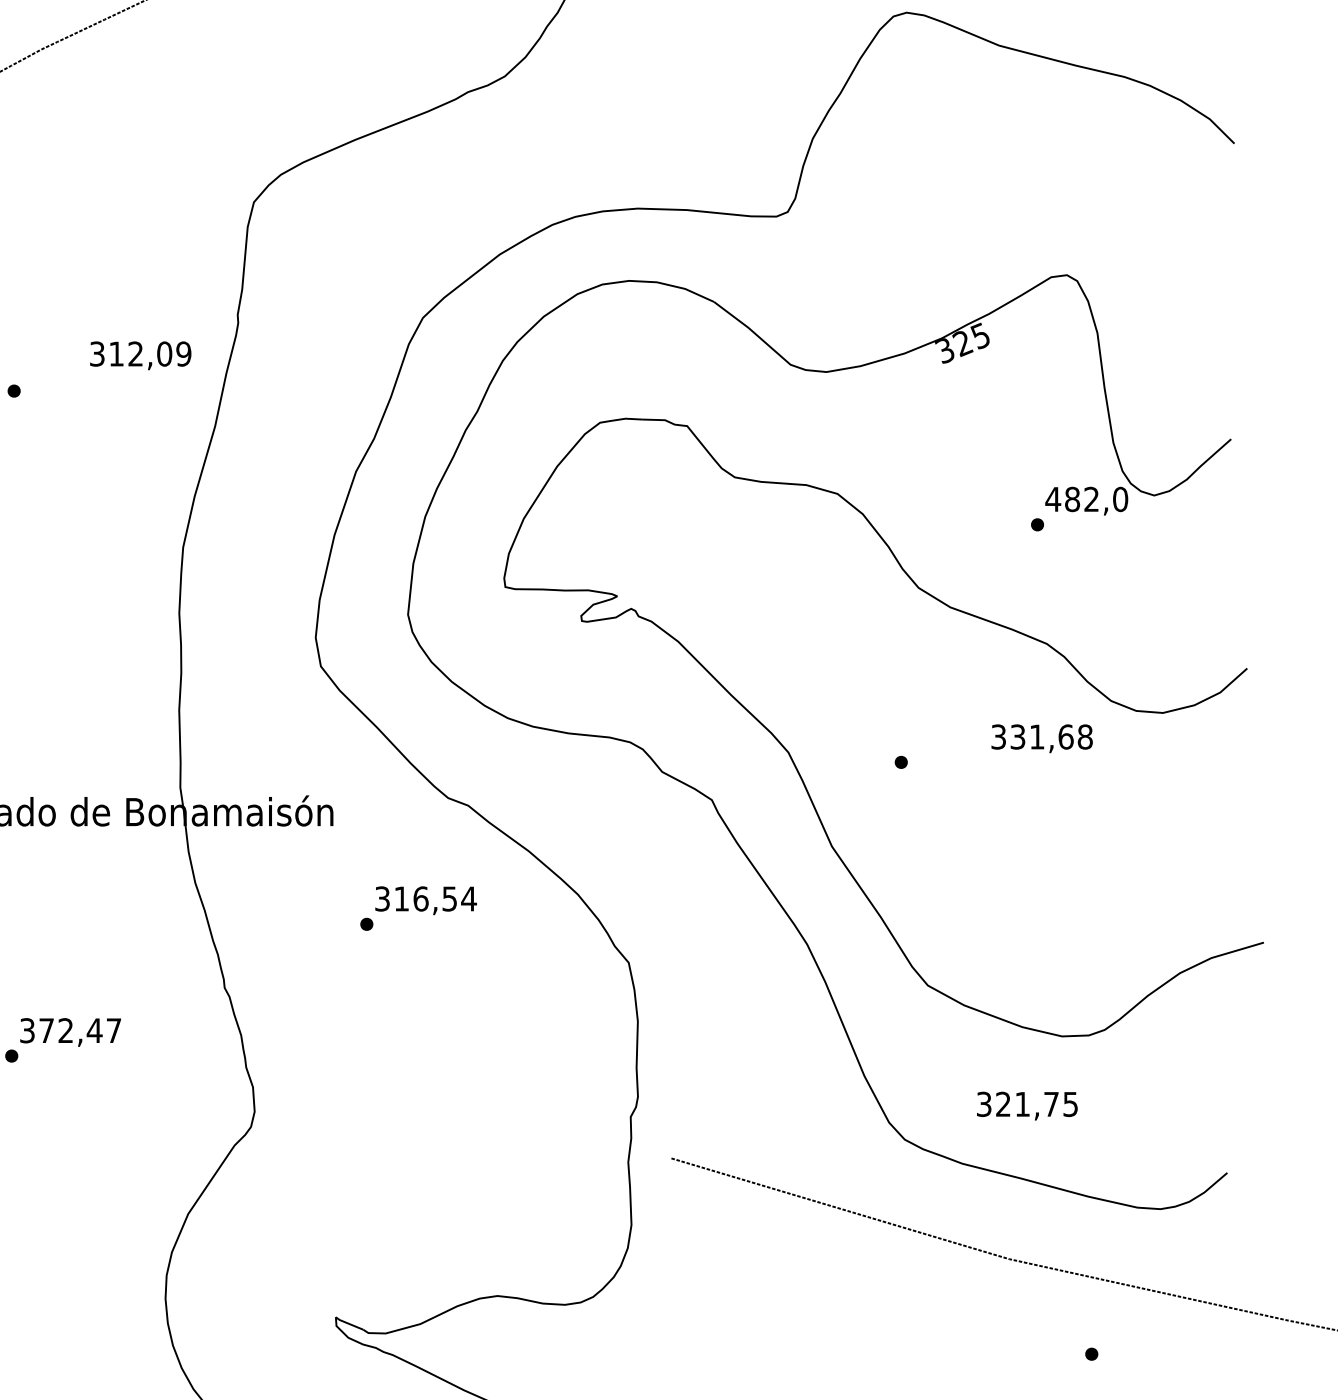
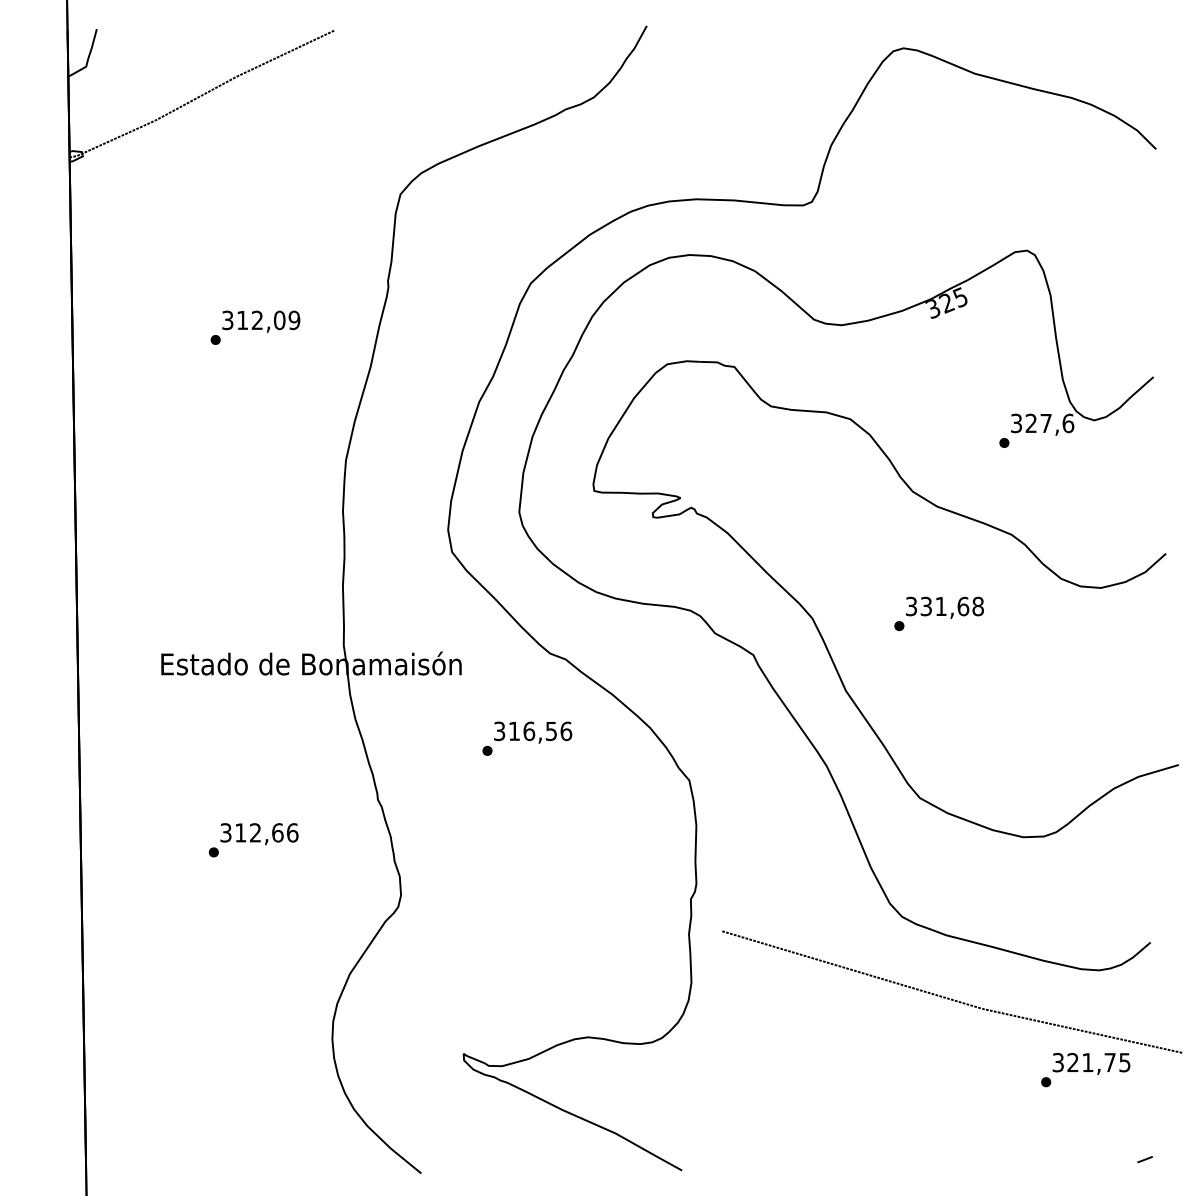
text: (141, 355) -> (261, 321), moved
text: (1086, 499) -> (1042, 423), 482,0 -> 327,6
text: (1041, 738) -> (944, 607), moved
text: (469, 899) -> (566, 731), 316,54 -> 316,56
text: (80, 1030) -> (266, 832), 372,47 -> 312,66
text: (1027, 1105) -> (1091, 1063), moved

